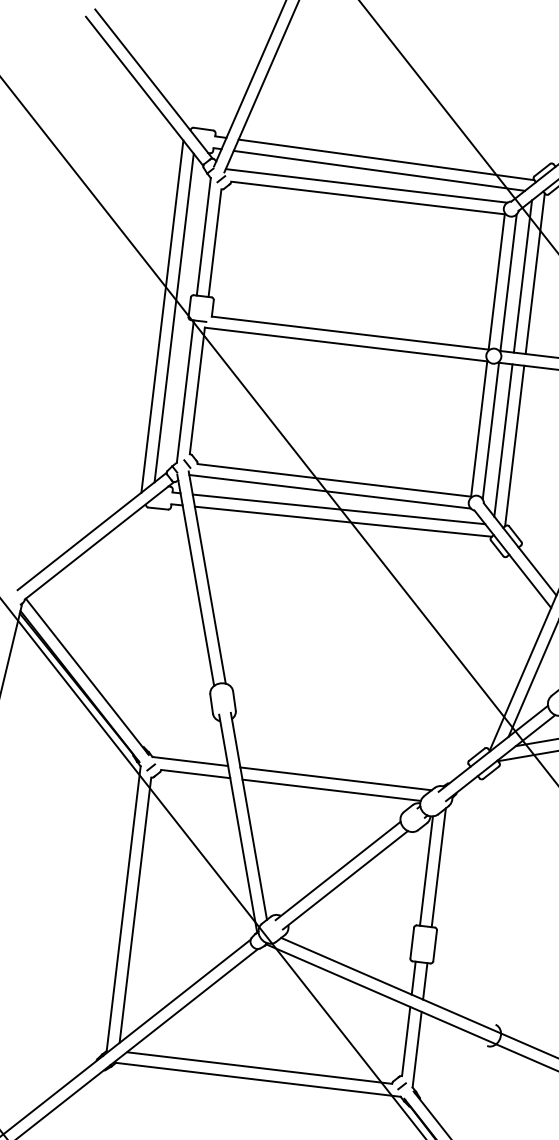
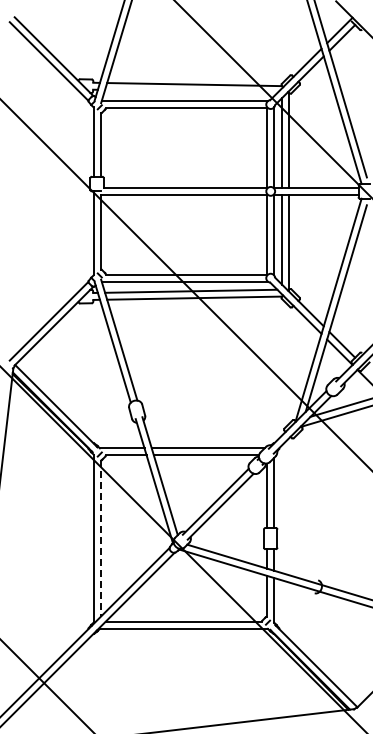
line: (379, 170) -> (191, 91), removed
line: (163, 316) -> (75, 191), removed
line: (174, 318) -> (82, 191), removed
line: (135, 911) -> (100, 539), solid -> dashed

